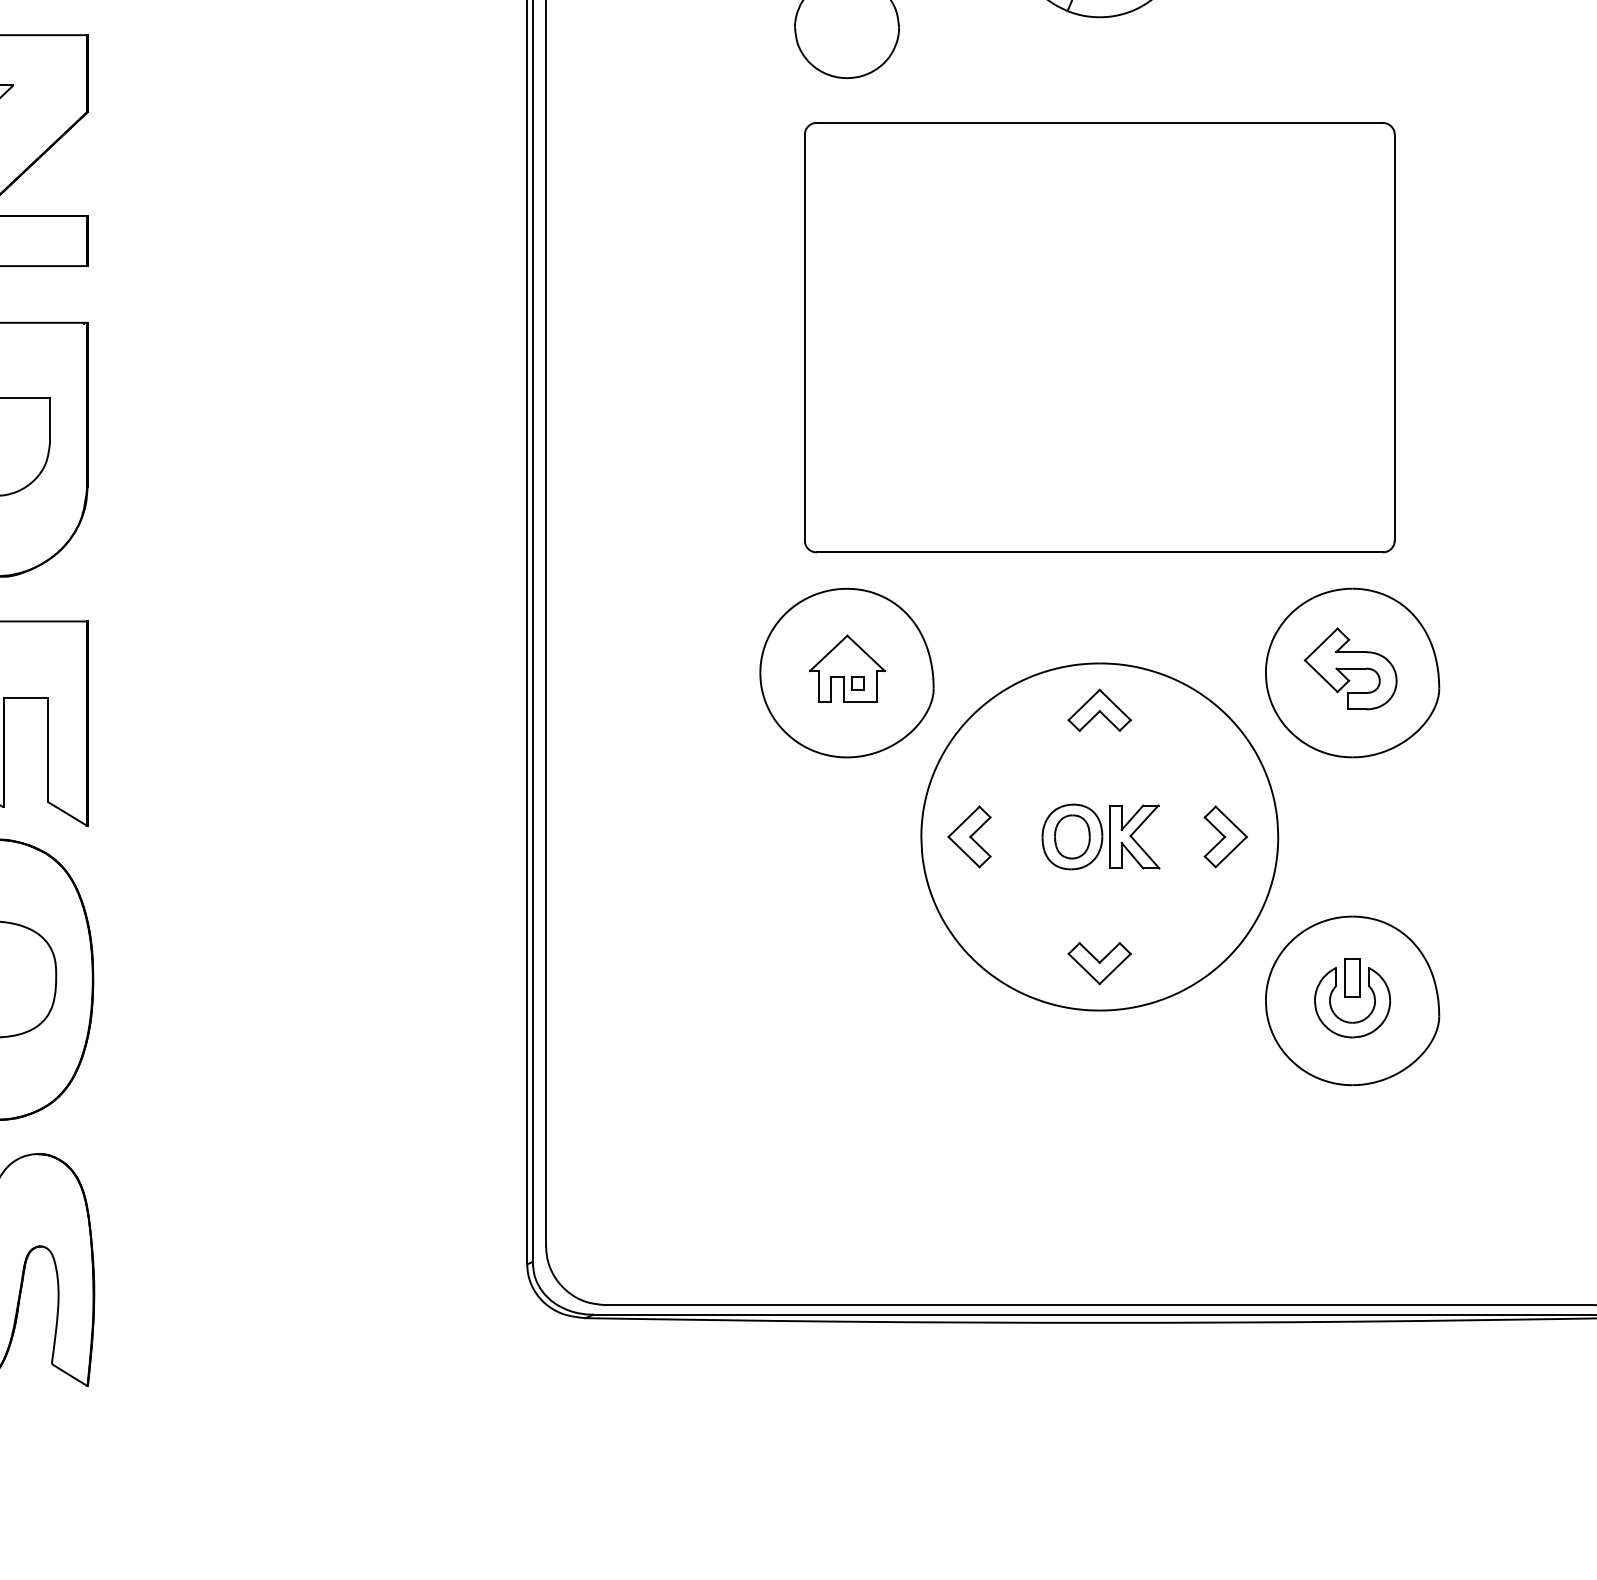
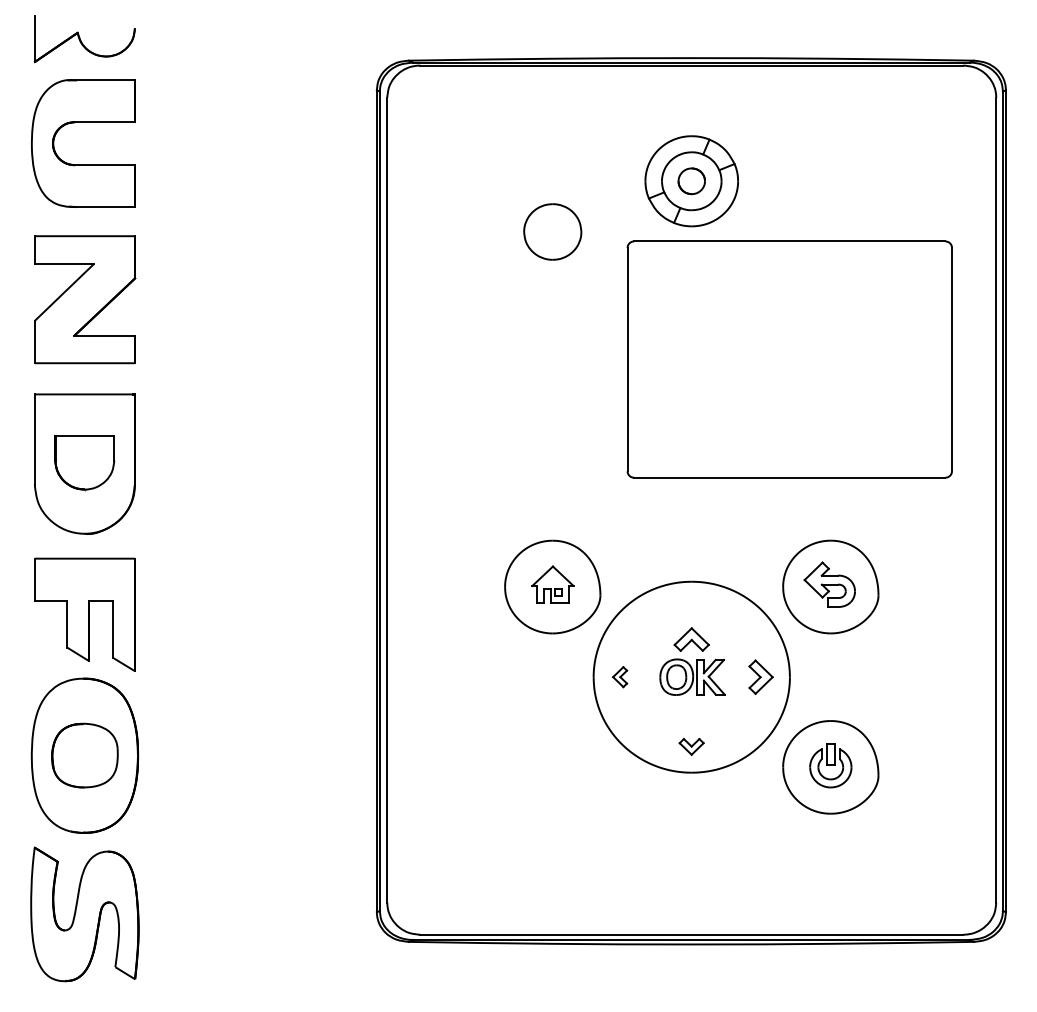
part: (1099, 337) -> (789, 359), moved
part: (1099, 710) -> (691, 639), moved
part: (968, 835) -> (619, 676), size x0.6
part: (1099, 962) -> (691, 746), size x0.7

